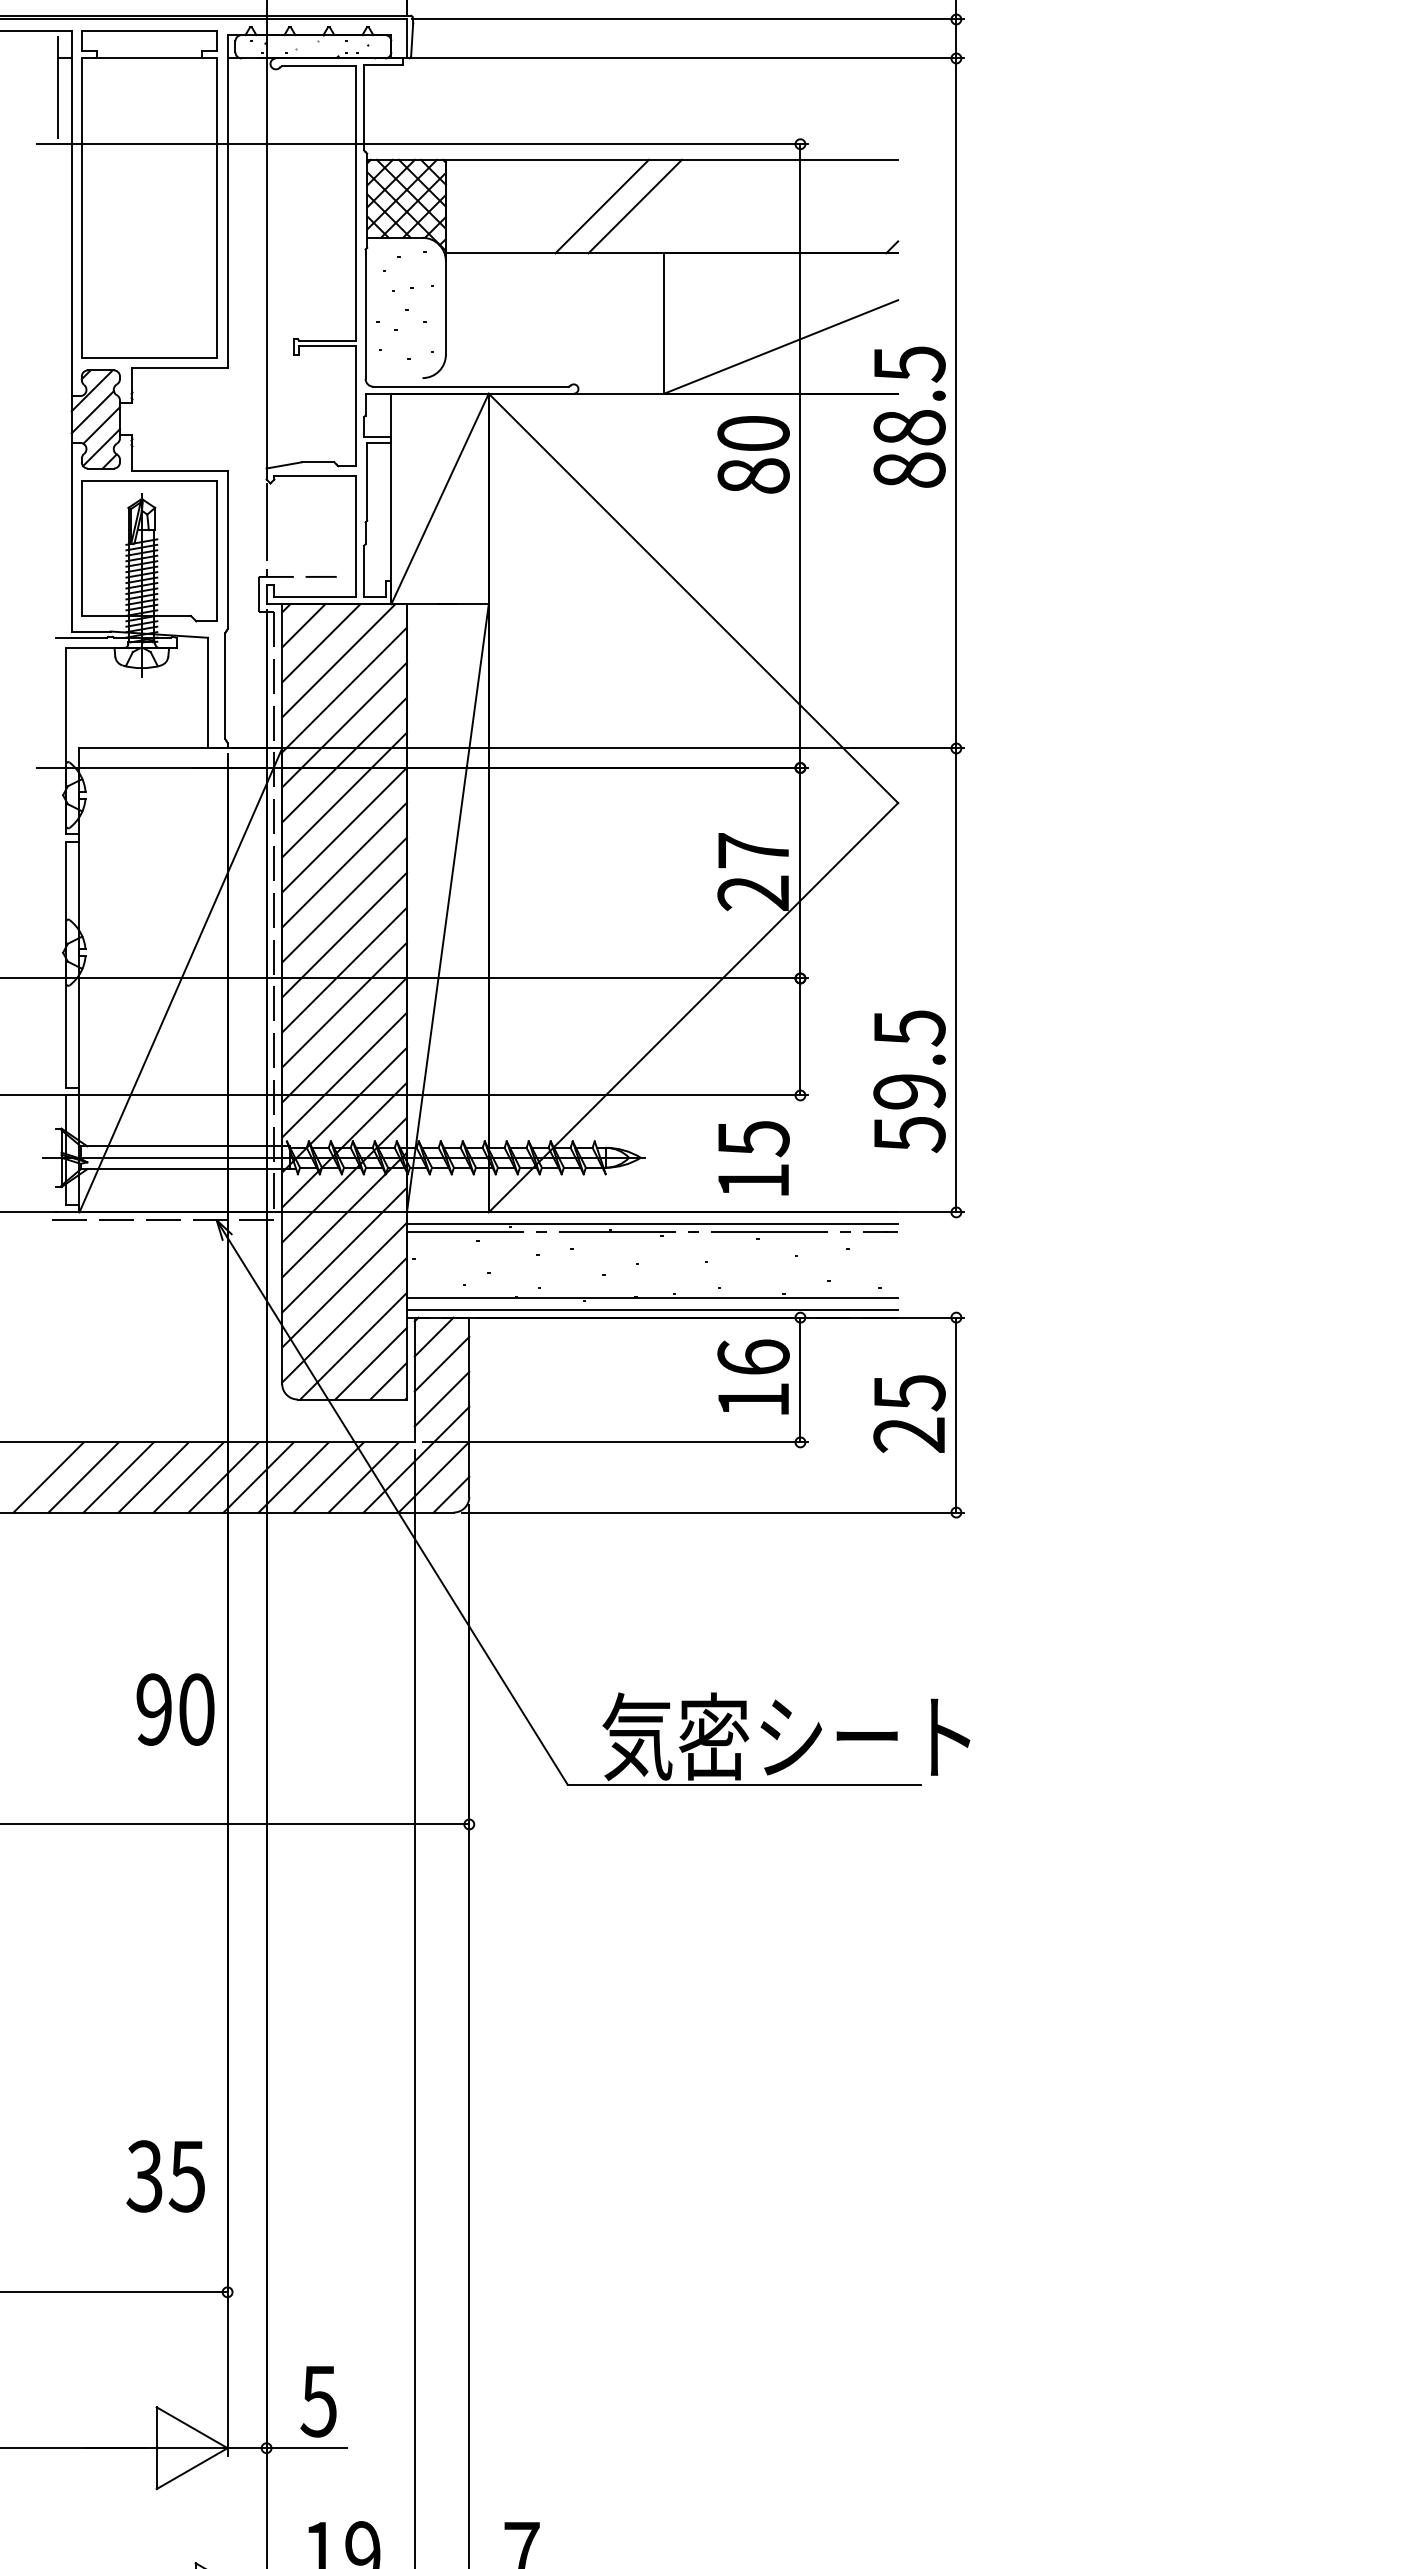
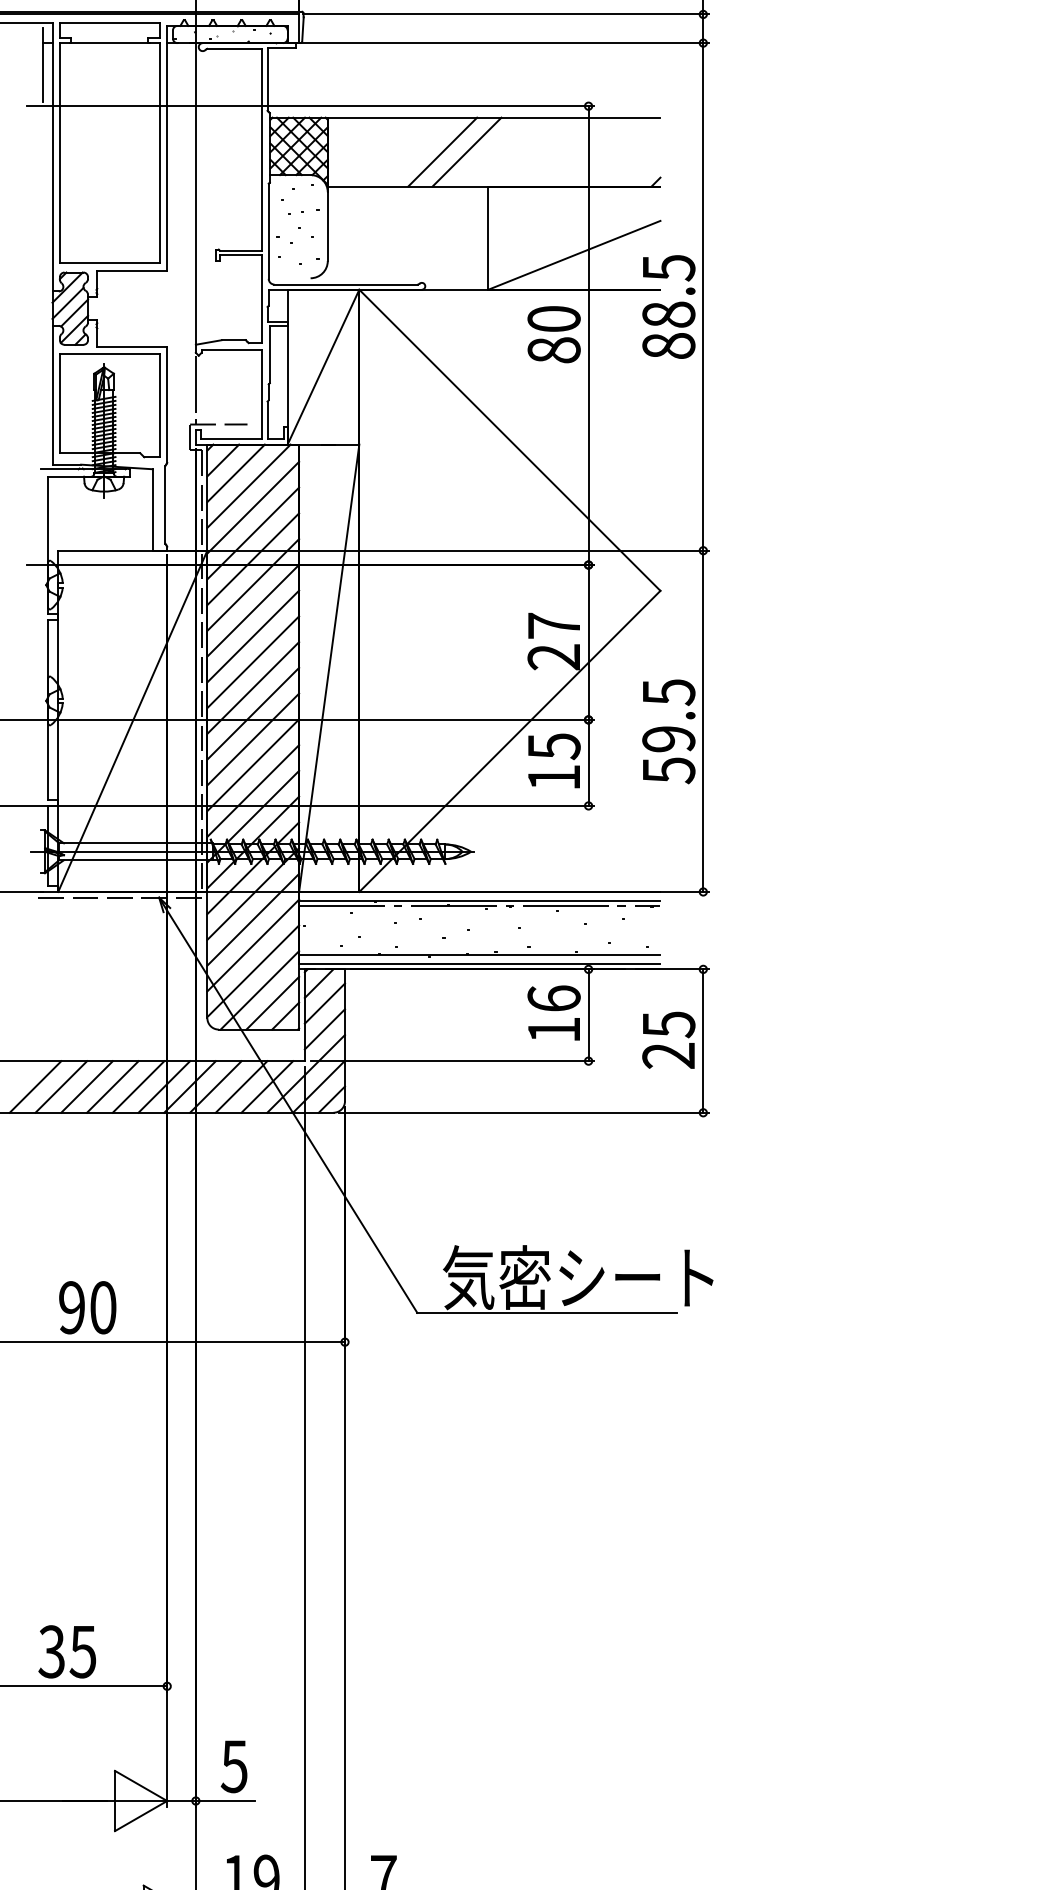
text: (909, 1081) -> (668, 731), moved
text: (753, 1158) -> (554, 761), moved
text: (175, 1709) -> (87, 1307), moved
text: (165, 2176) -> (67, 1651), moved

